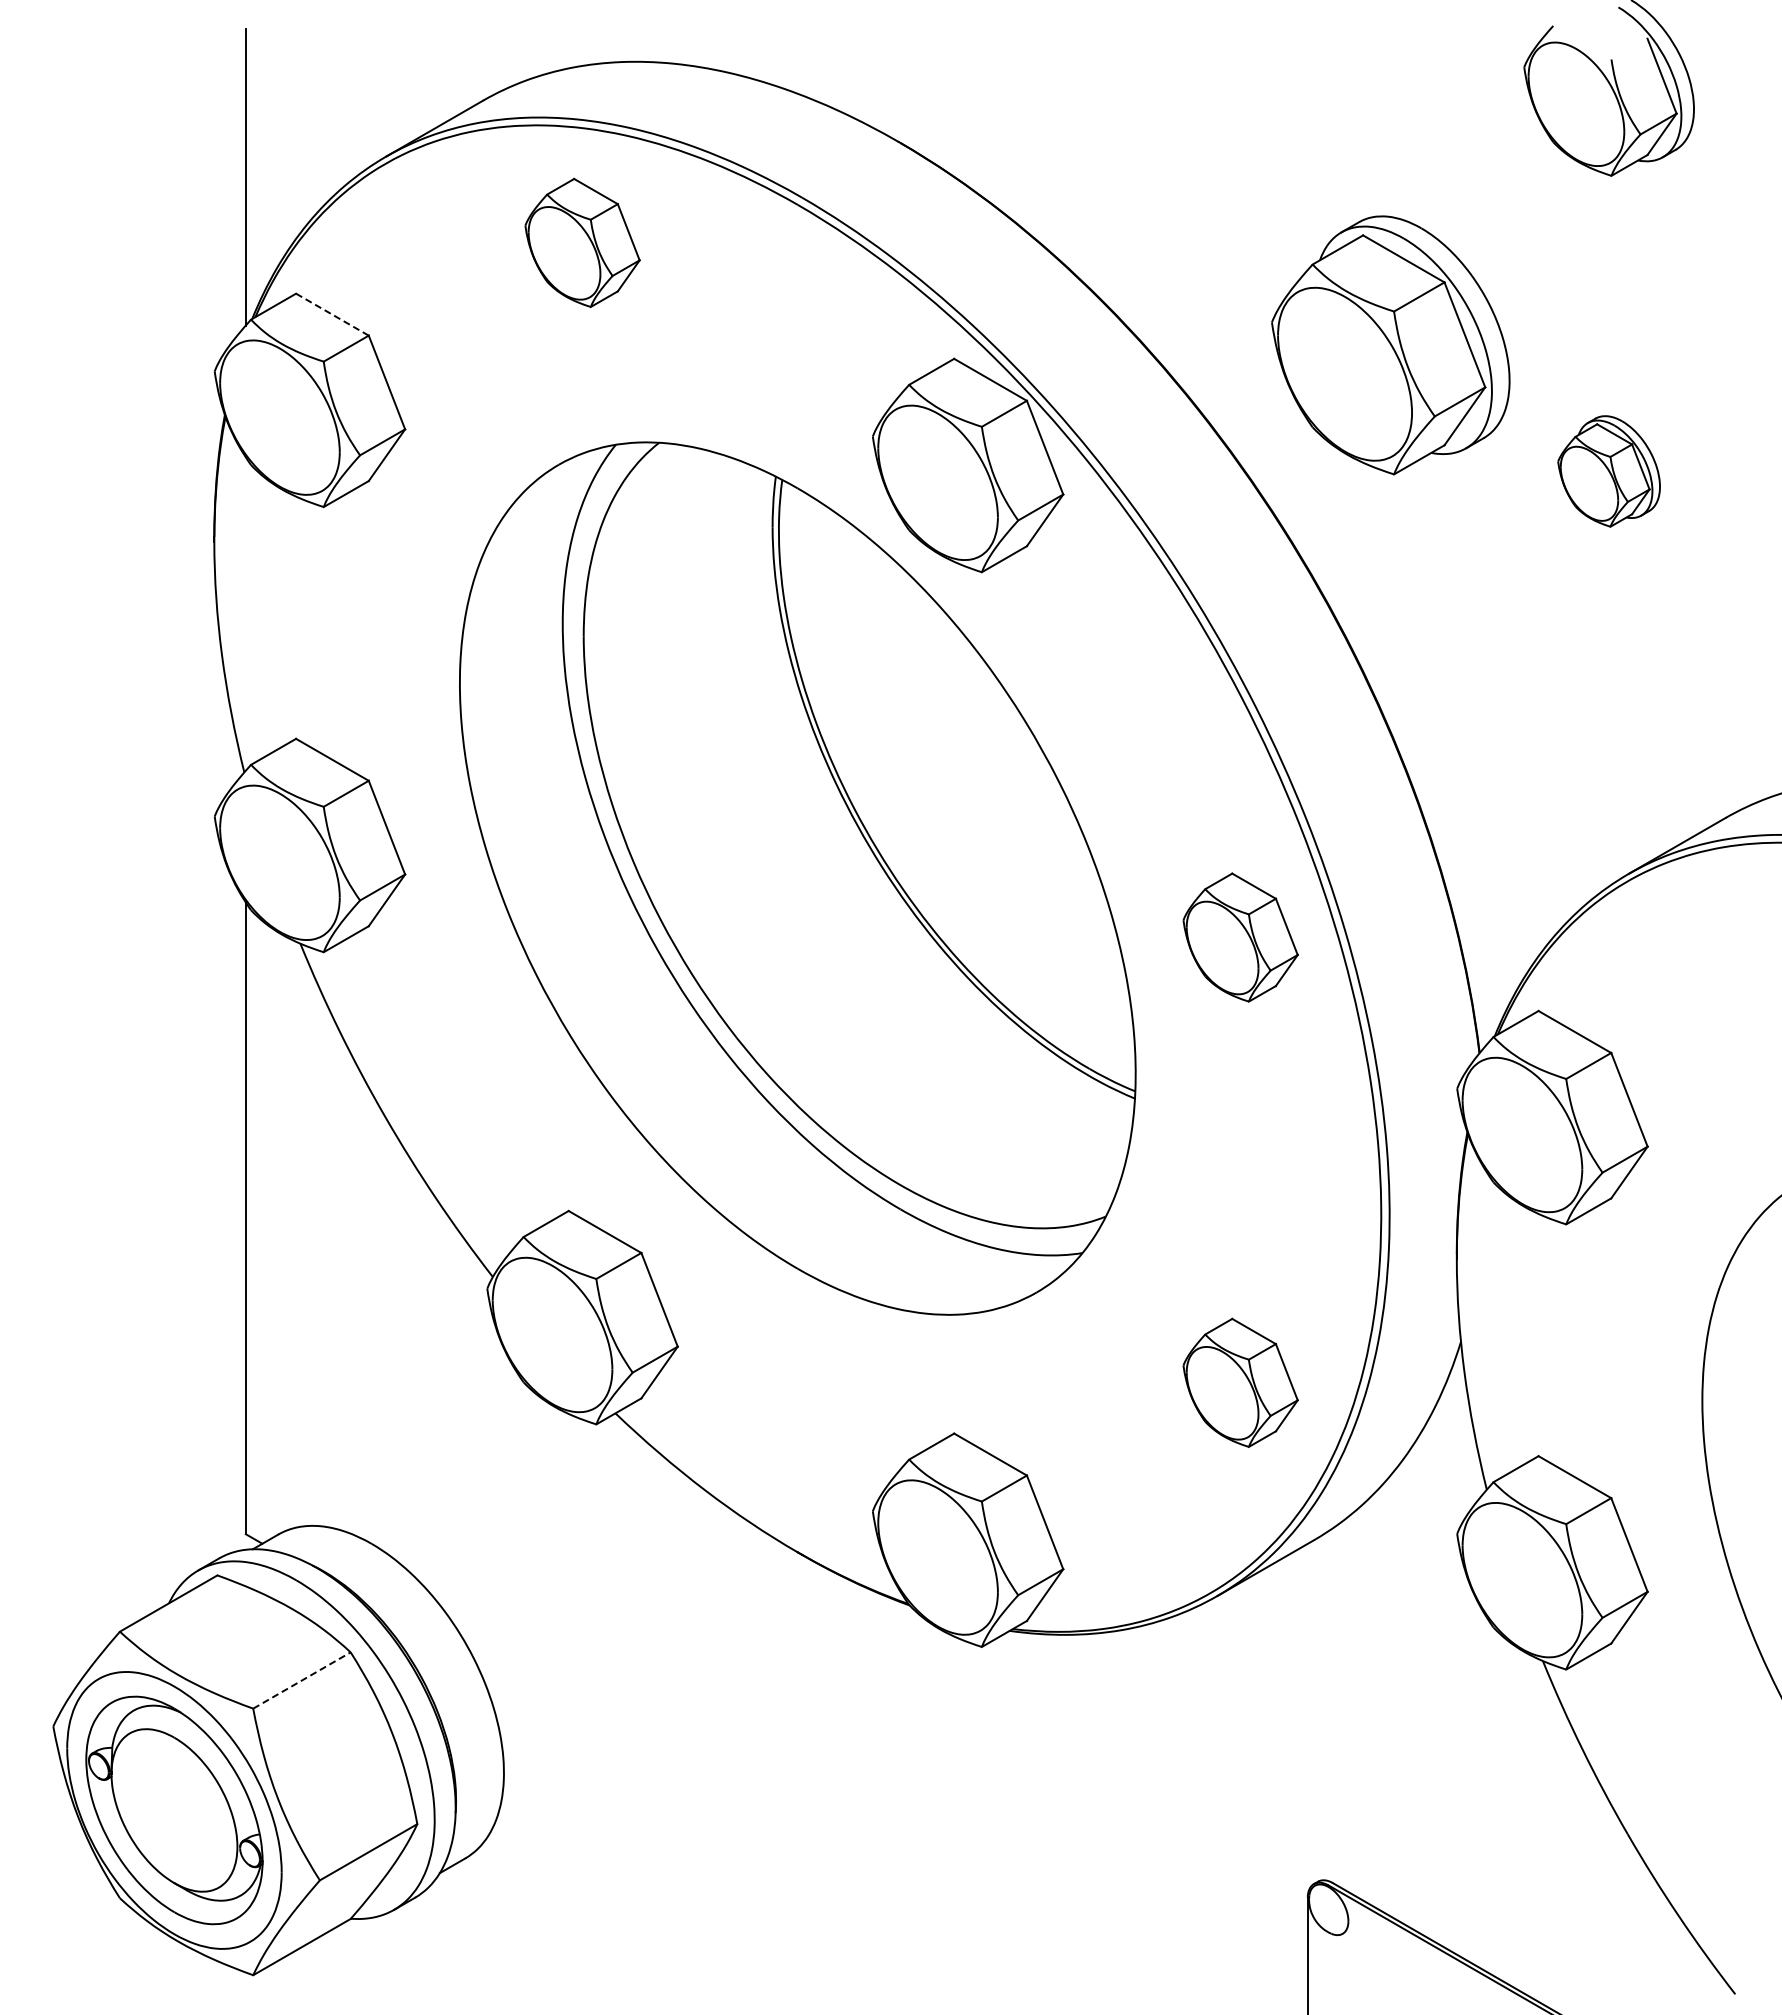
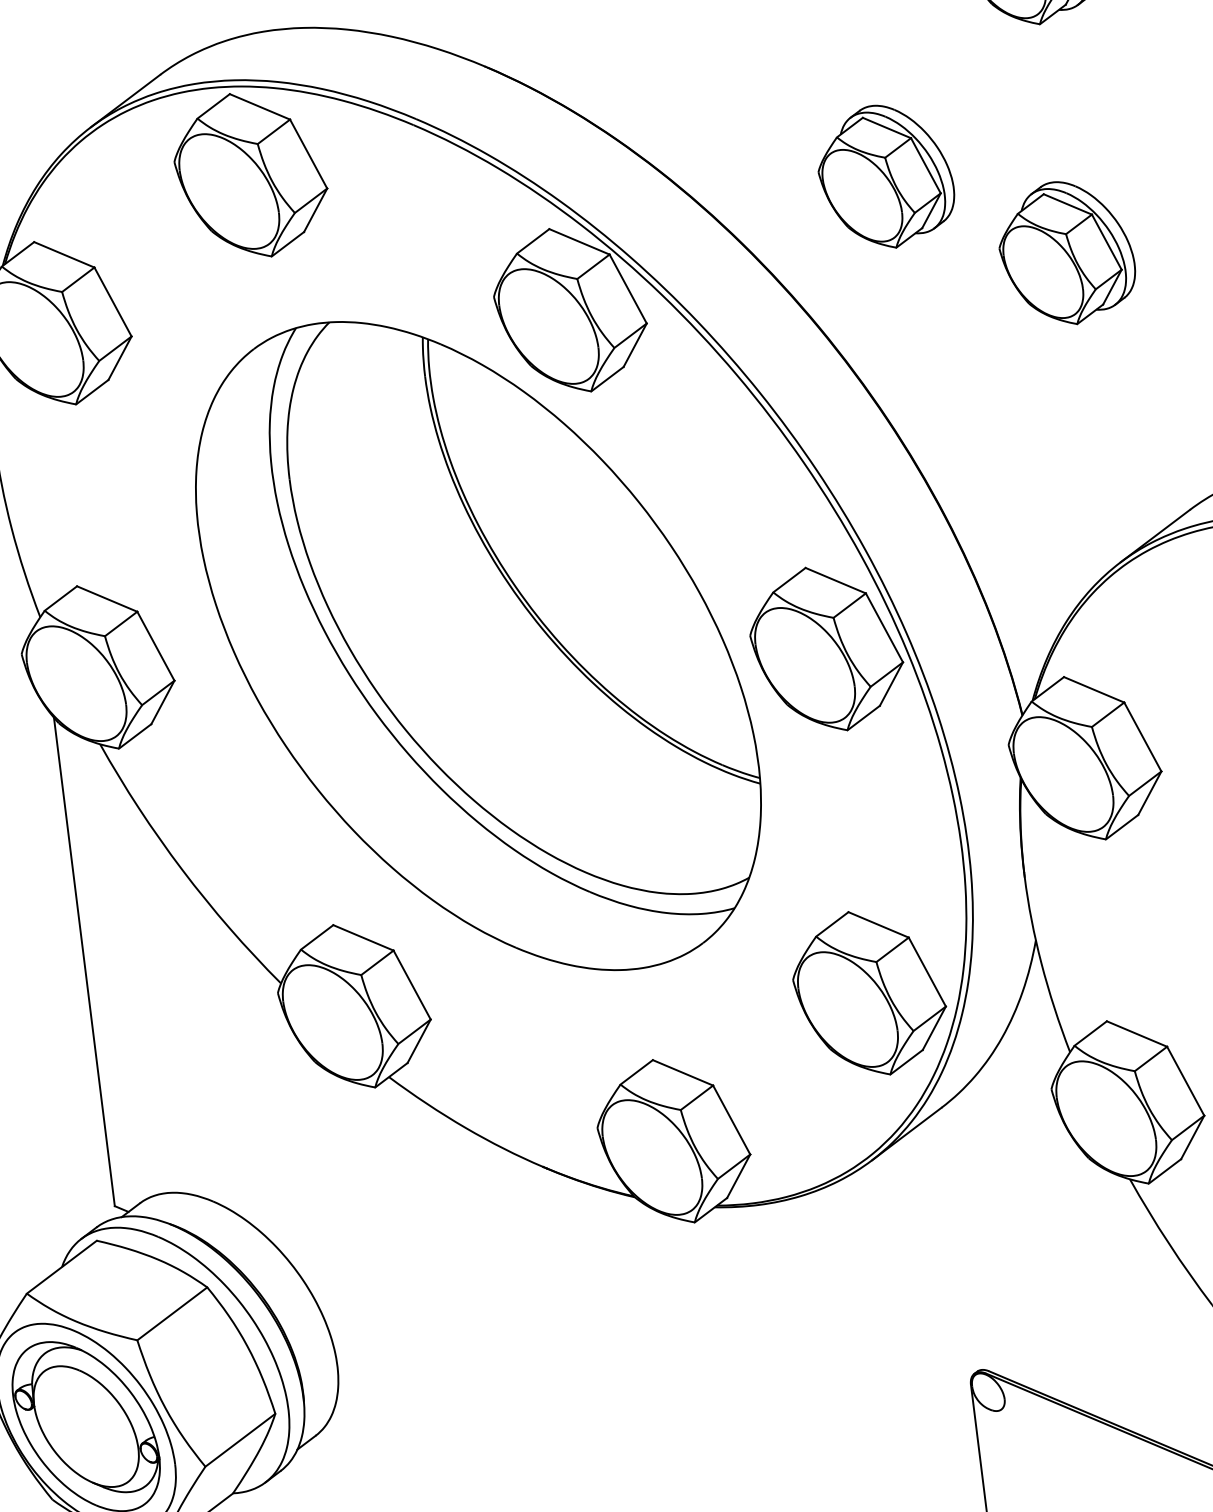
part: (582, 242) -> (250, 174), size x1.67
line: (332, 314) -> (64, 254), dashed -> solid
part: (1390, 345) -> (885, 176), size x0.71
part: (1608, 471) -> (1066, 253), size x1.67
part: (1240, 937) -> (826, 648), size x1.67
part: (1240, 1382) -> (869, 993), size x1.67
line: (302, 1680) -> (172, 1313), dashed -> solid

